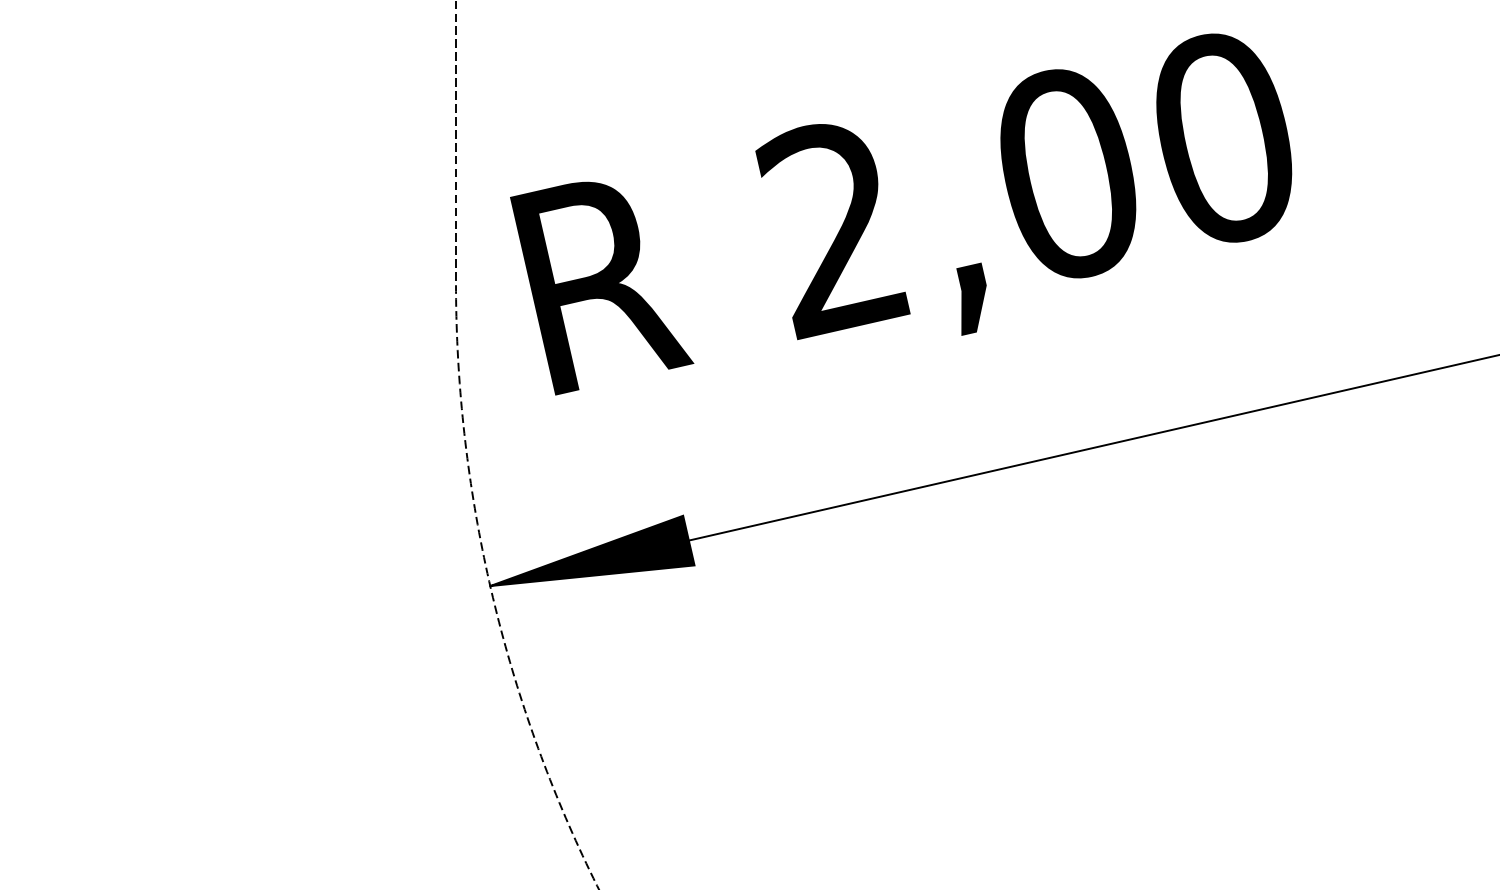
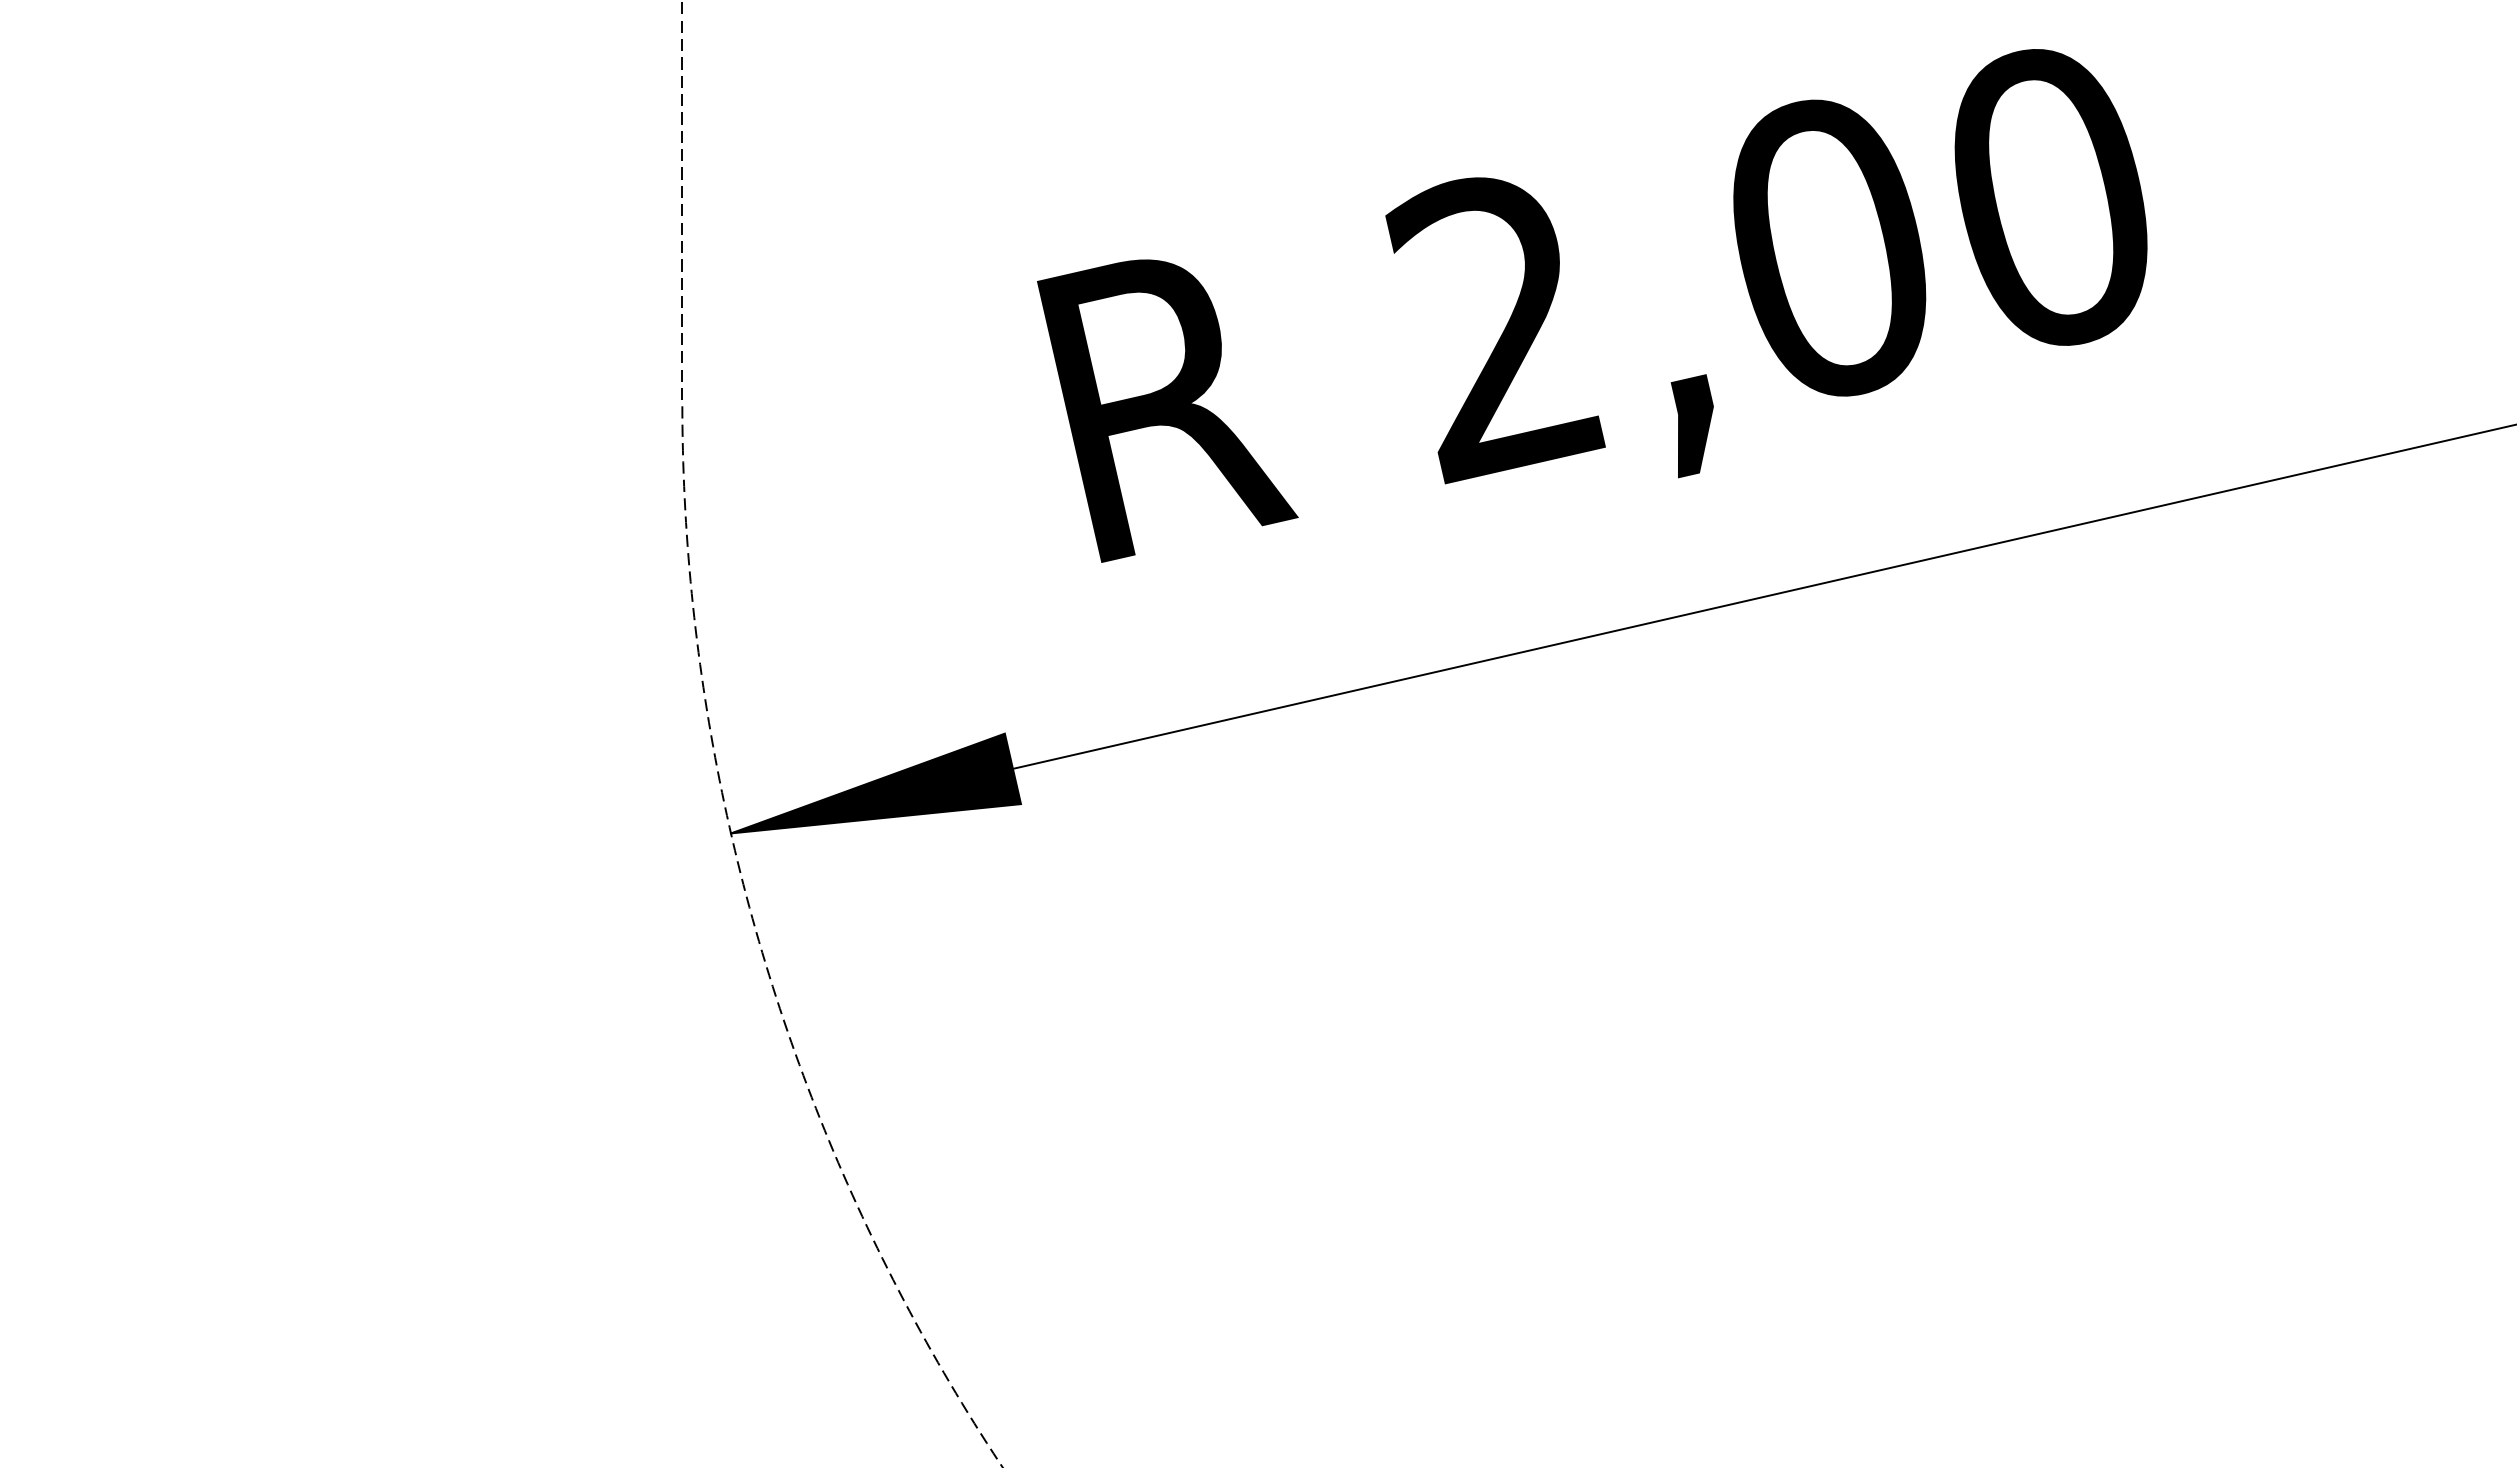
text: (901, 214) -> (1592, 305), moved

